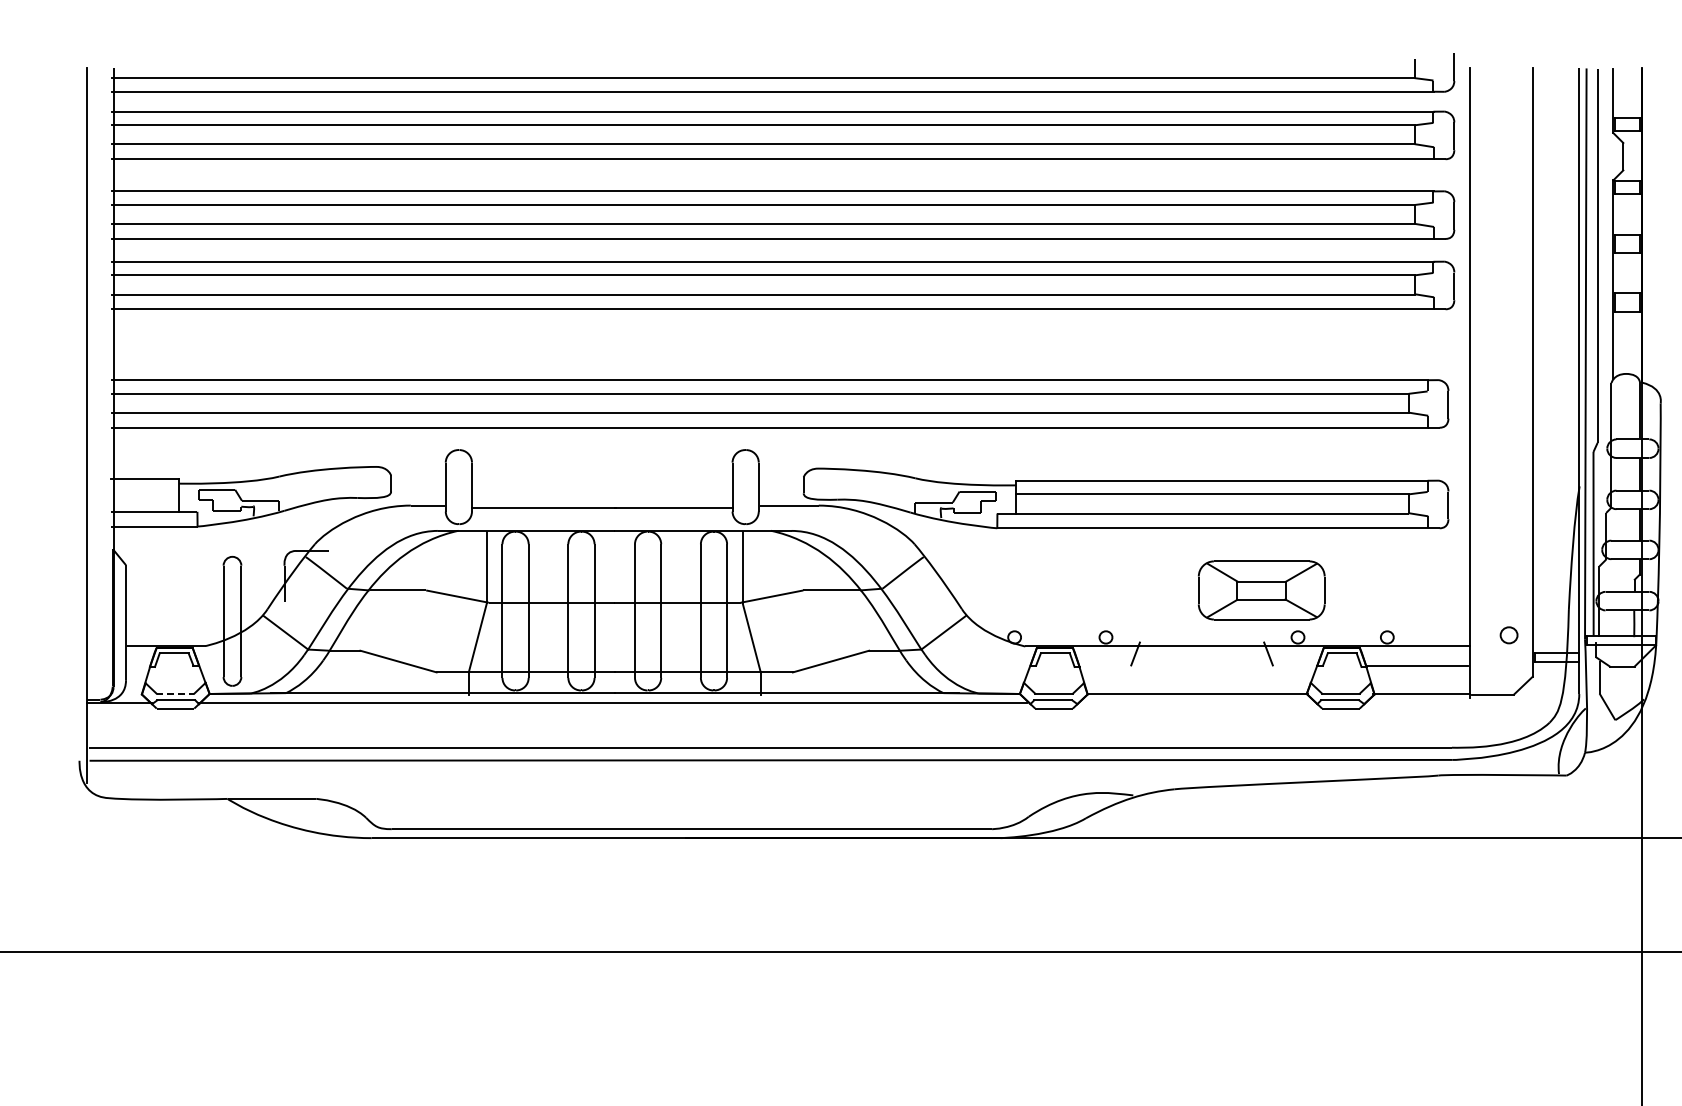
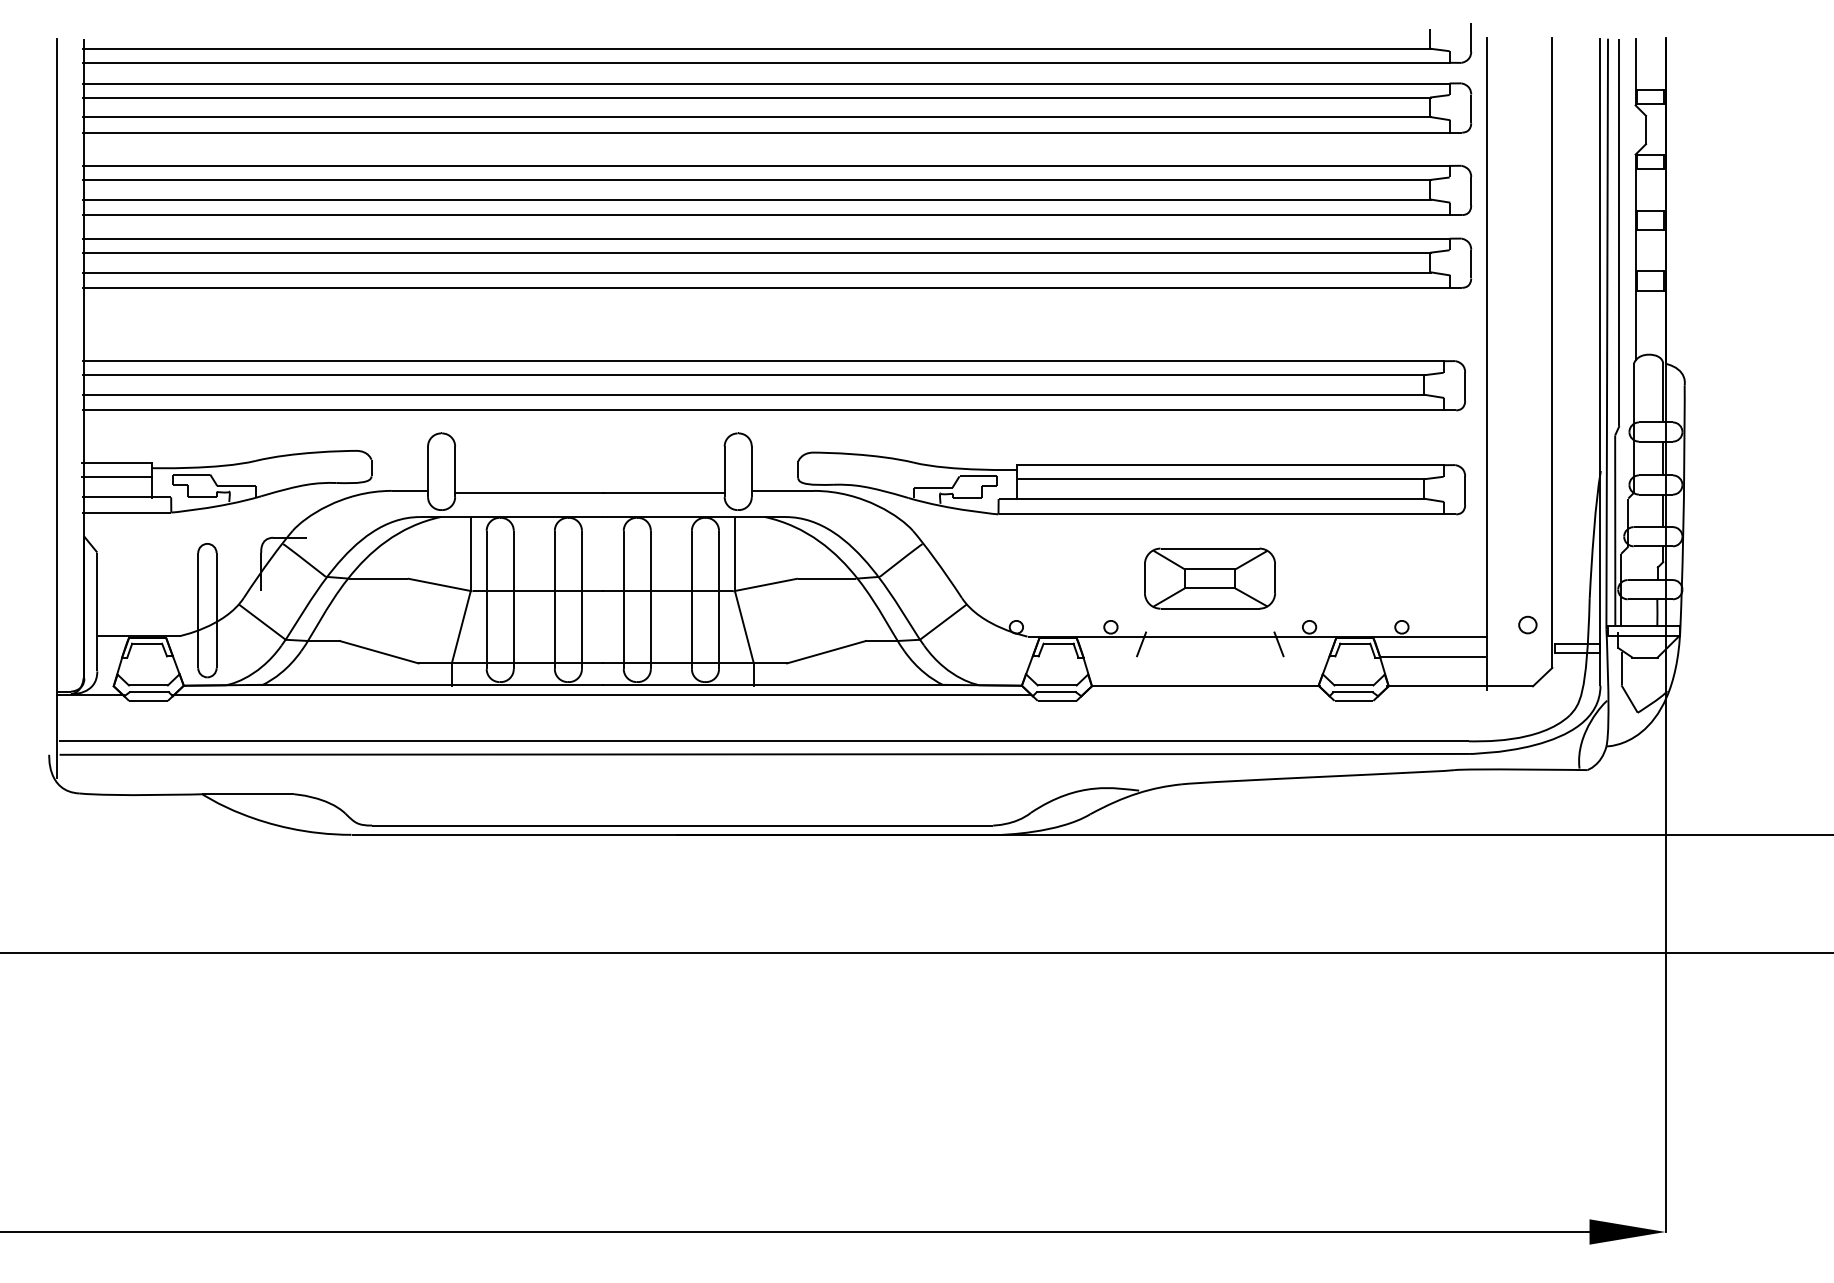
line: (144, 492) -> (116, 477), added
part: (1261, 590) -> (1209, 578), moved
line: (175, 693) -> (148, 685), dashed -> solid

